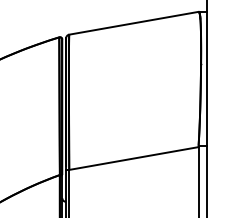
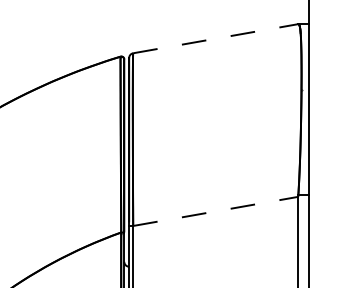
line: (133, 23) -> (215, 38), solid -> dashed
line: (133, 158) -> (215, 211), solid -> dashed

